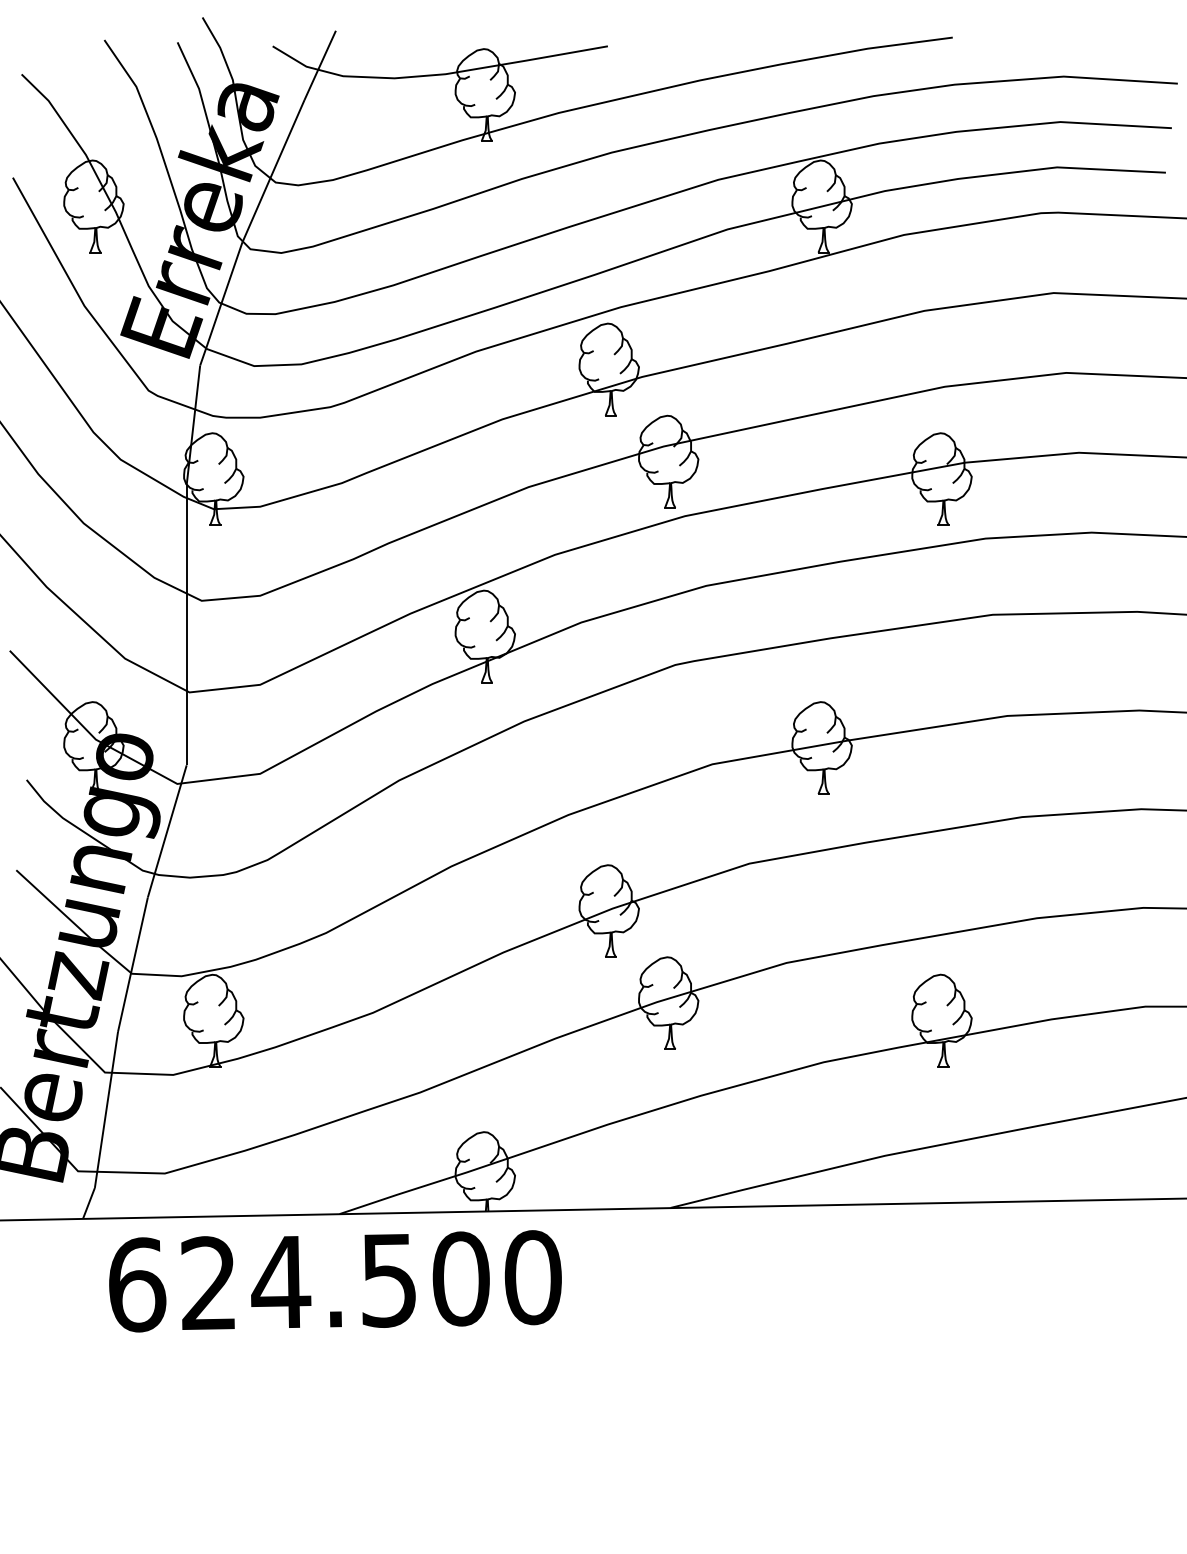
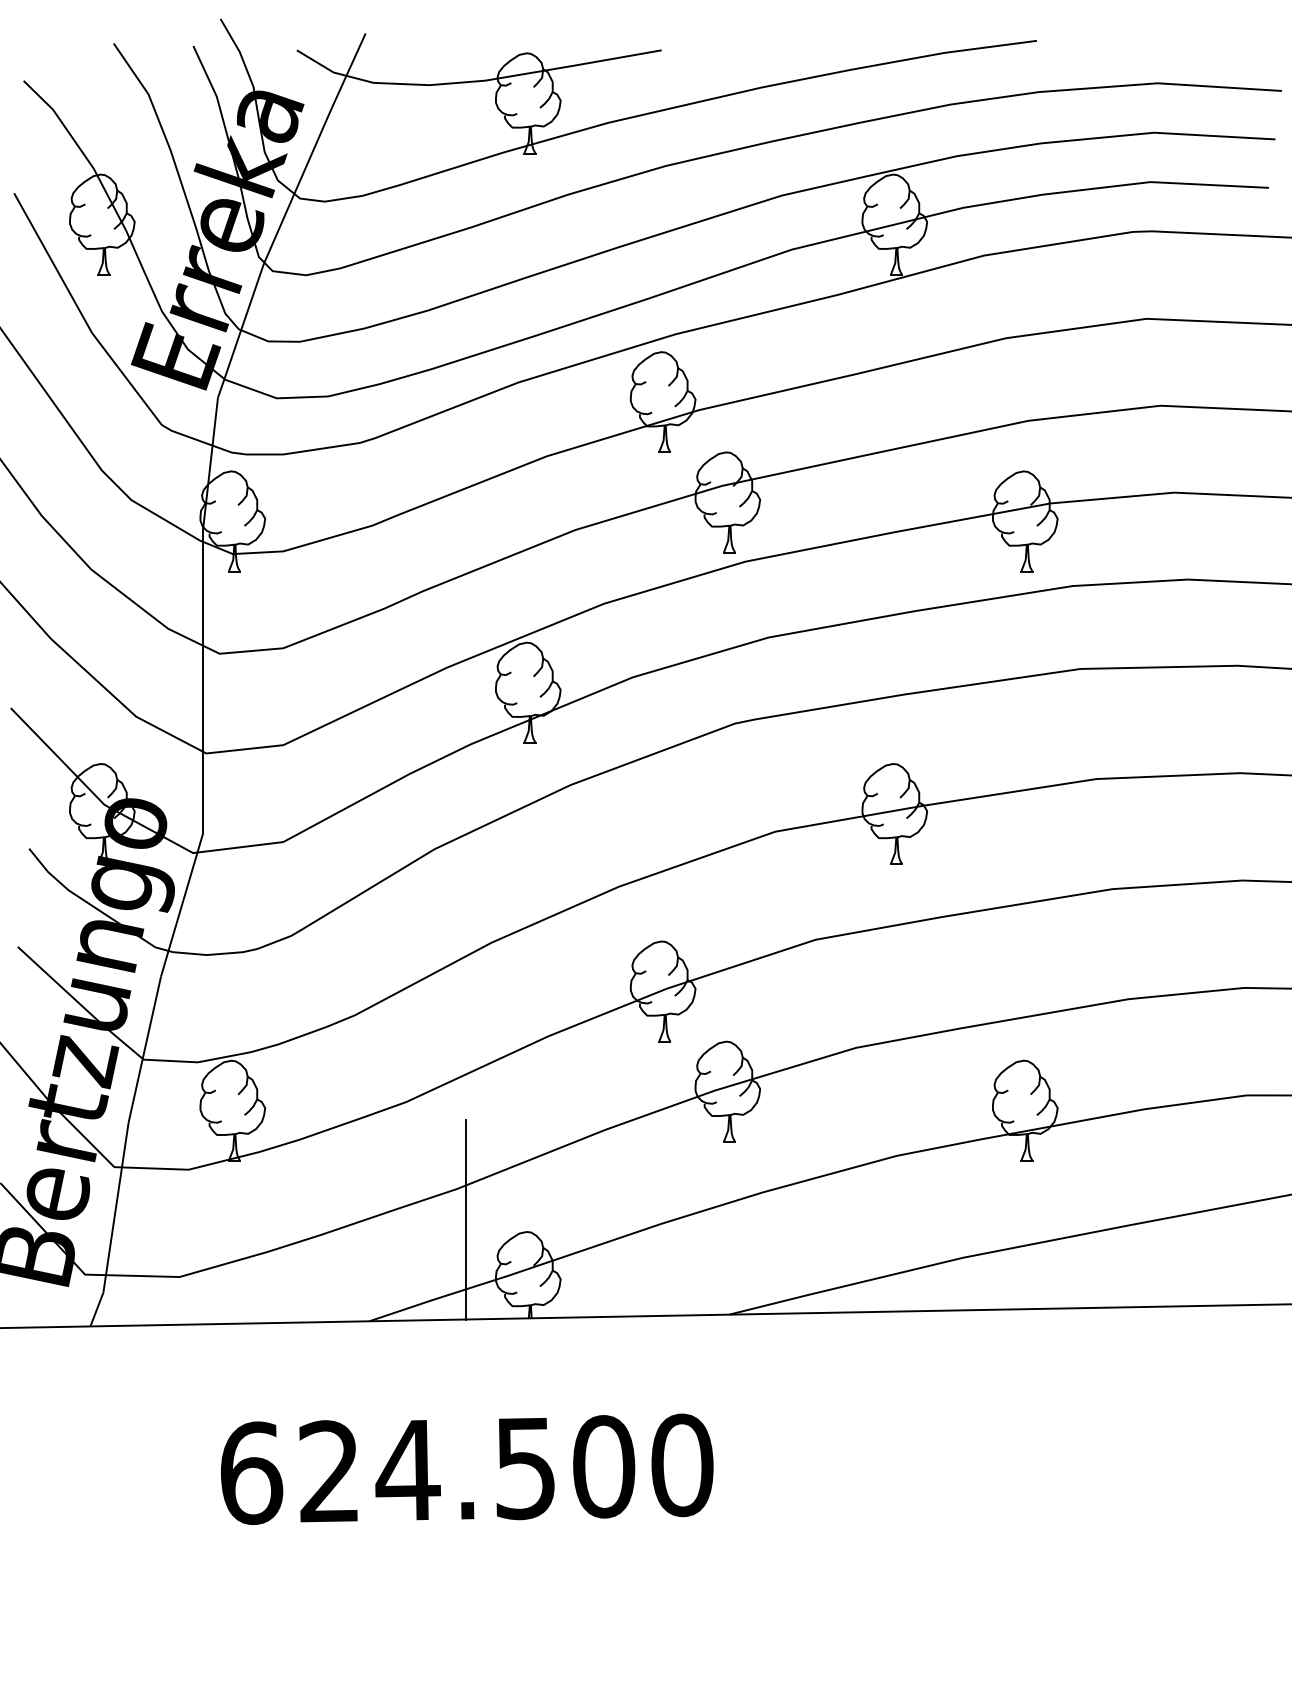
line: (428, 1120) -> (466, 1219), added
text: (335, 1280) -> (467, 1468), moved

